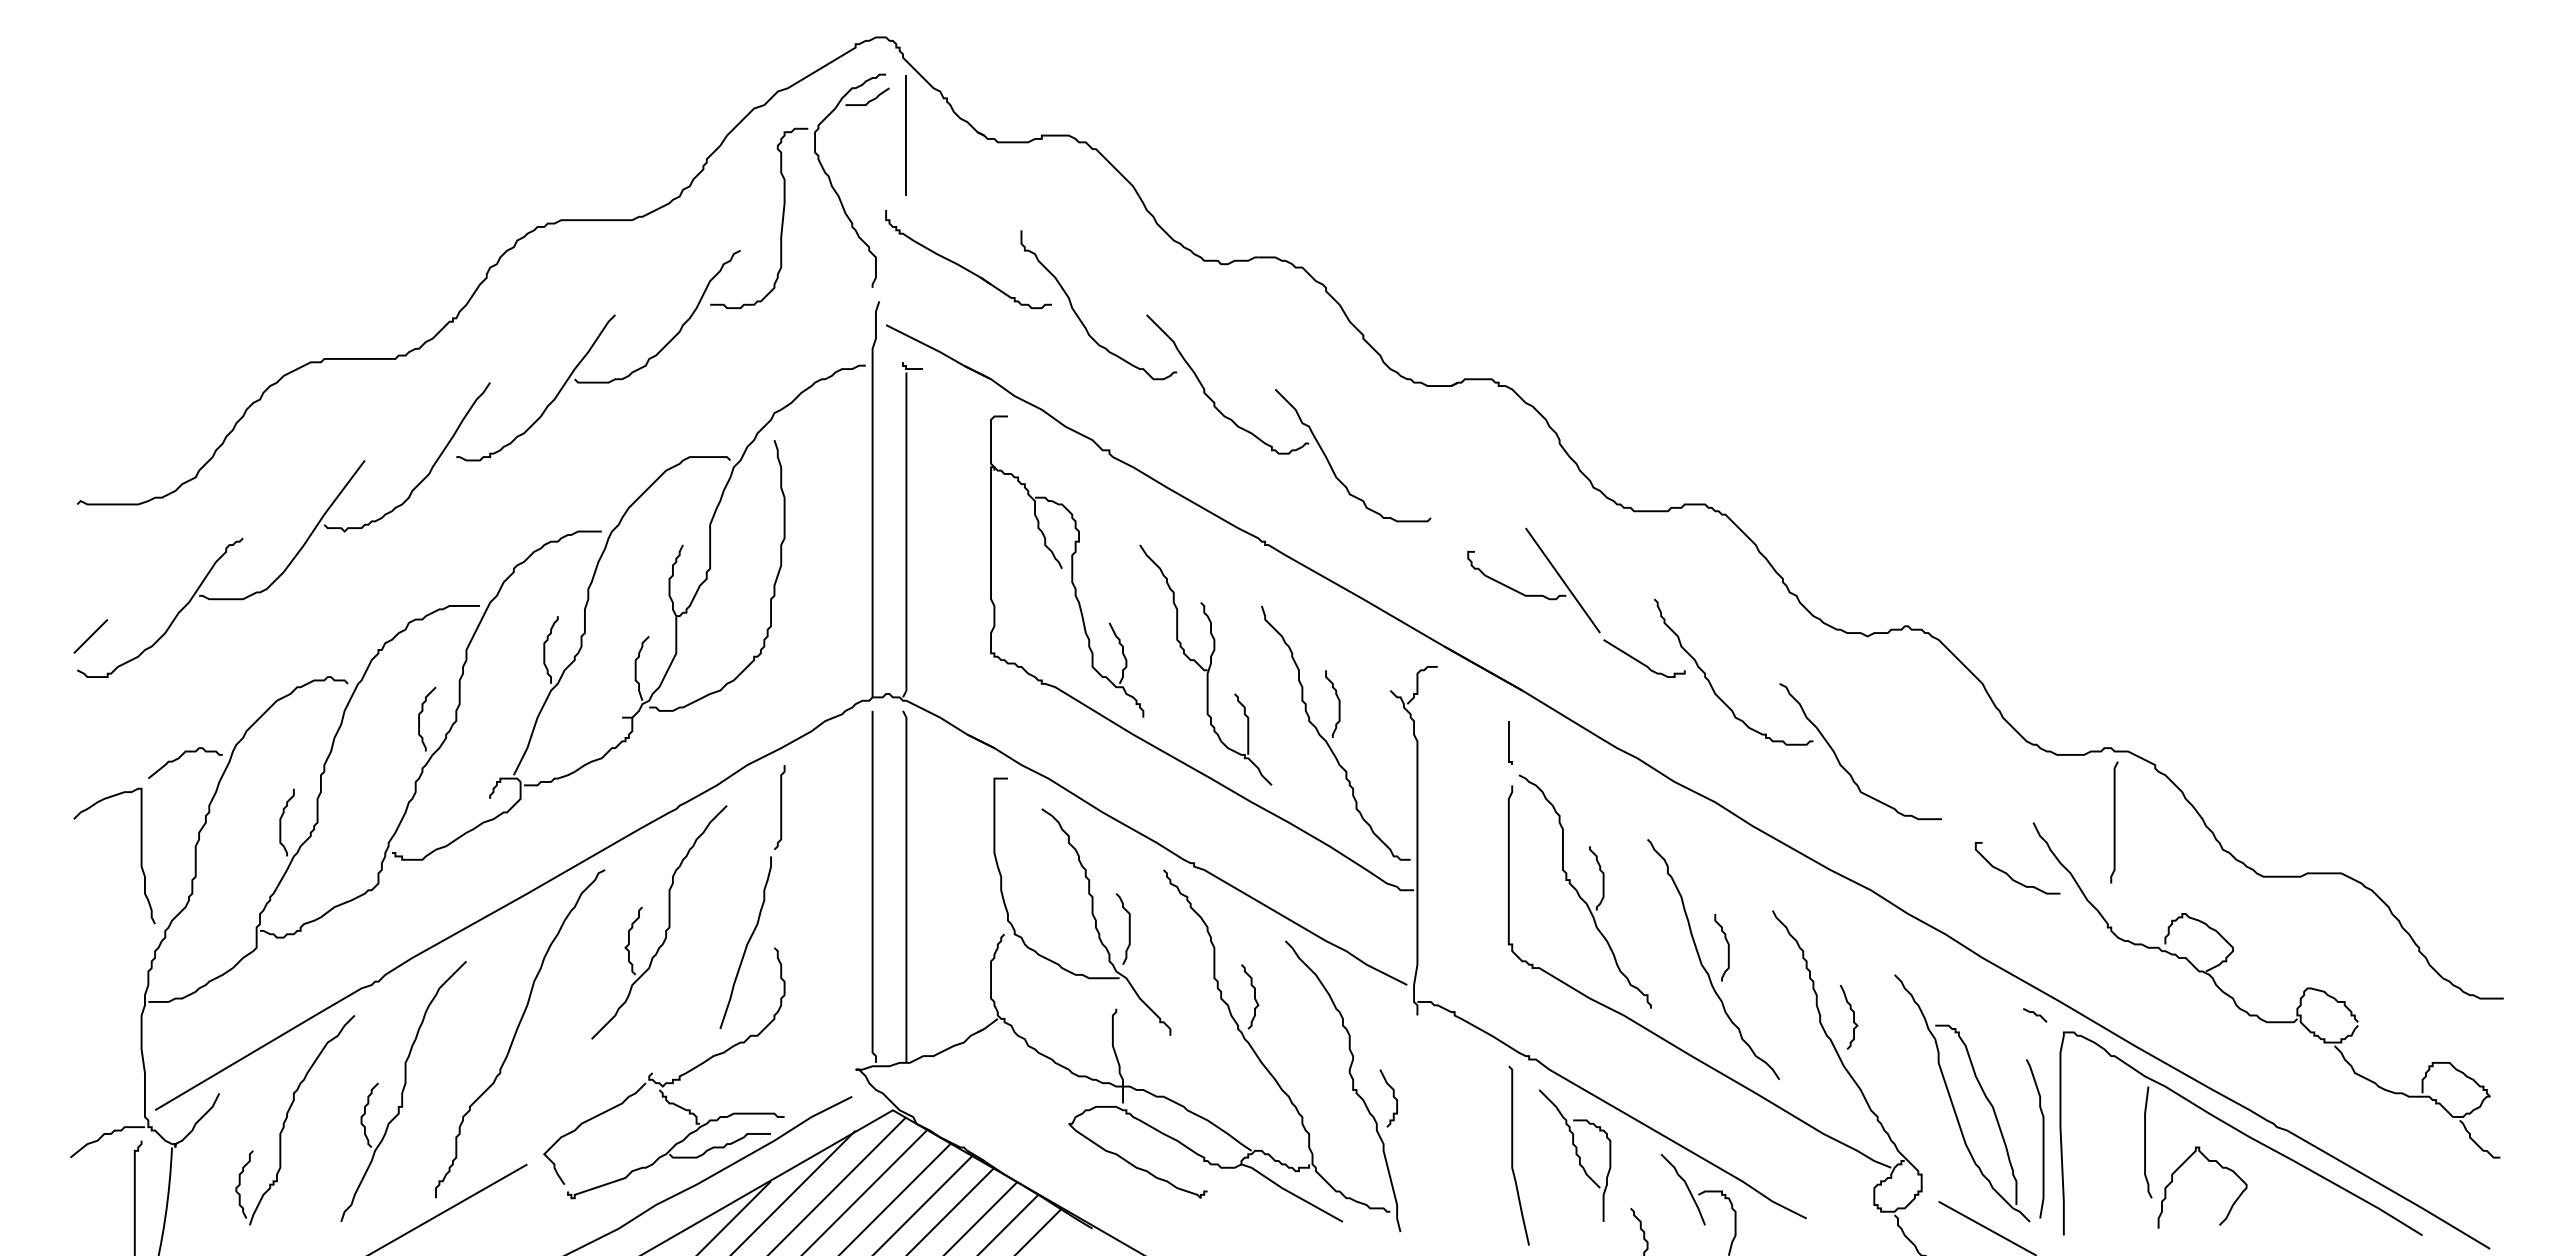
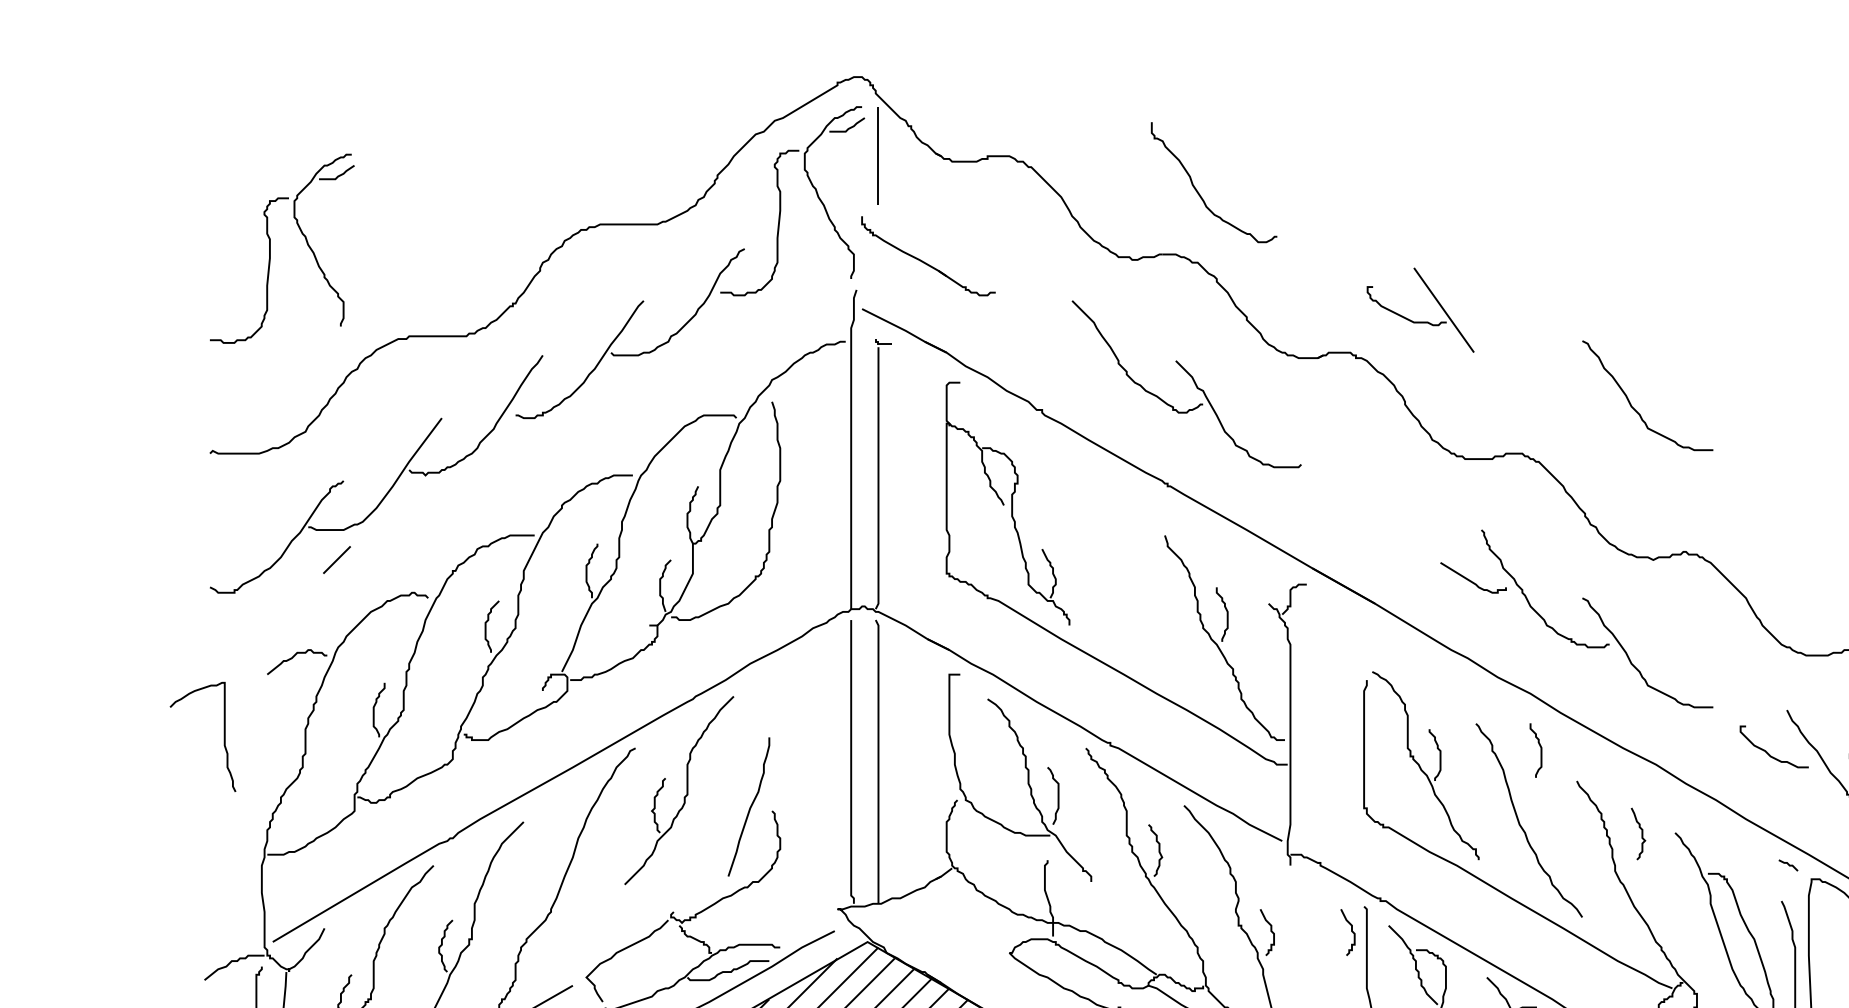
part: (152, 249) -> (270, 248), added
curve: (1080, 318) -> (1199, 193), moved
curve: (1844, 448) -> (1634, 408), added
part: (1533, 594) -> (1420, 321), moved
line: (90, 636) -> (336, 560), moved
part: (1205, 664) -> (1119, 582), removed
curve: (1509, 742) -> (1364, 645), removed
curve: (780, 807) -> (776, 697), removed
curve: (140, 855) -> (223, 736), moved
curve: (1727, 947) -> (1540, 750), moved
curve: (1853, 1016) -> (1642, 833), moved
curve: (1492, 1096) -> (1350, 930), added

